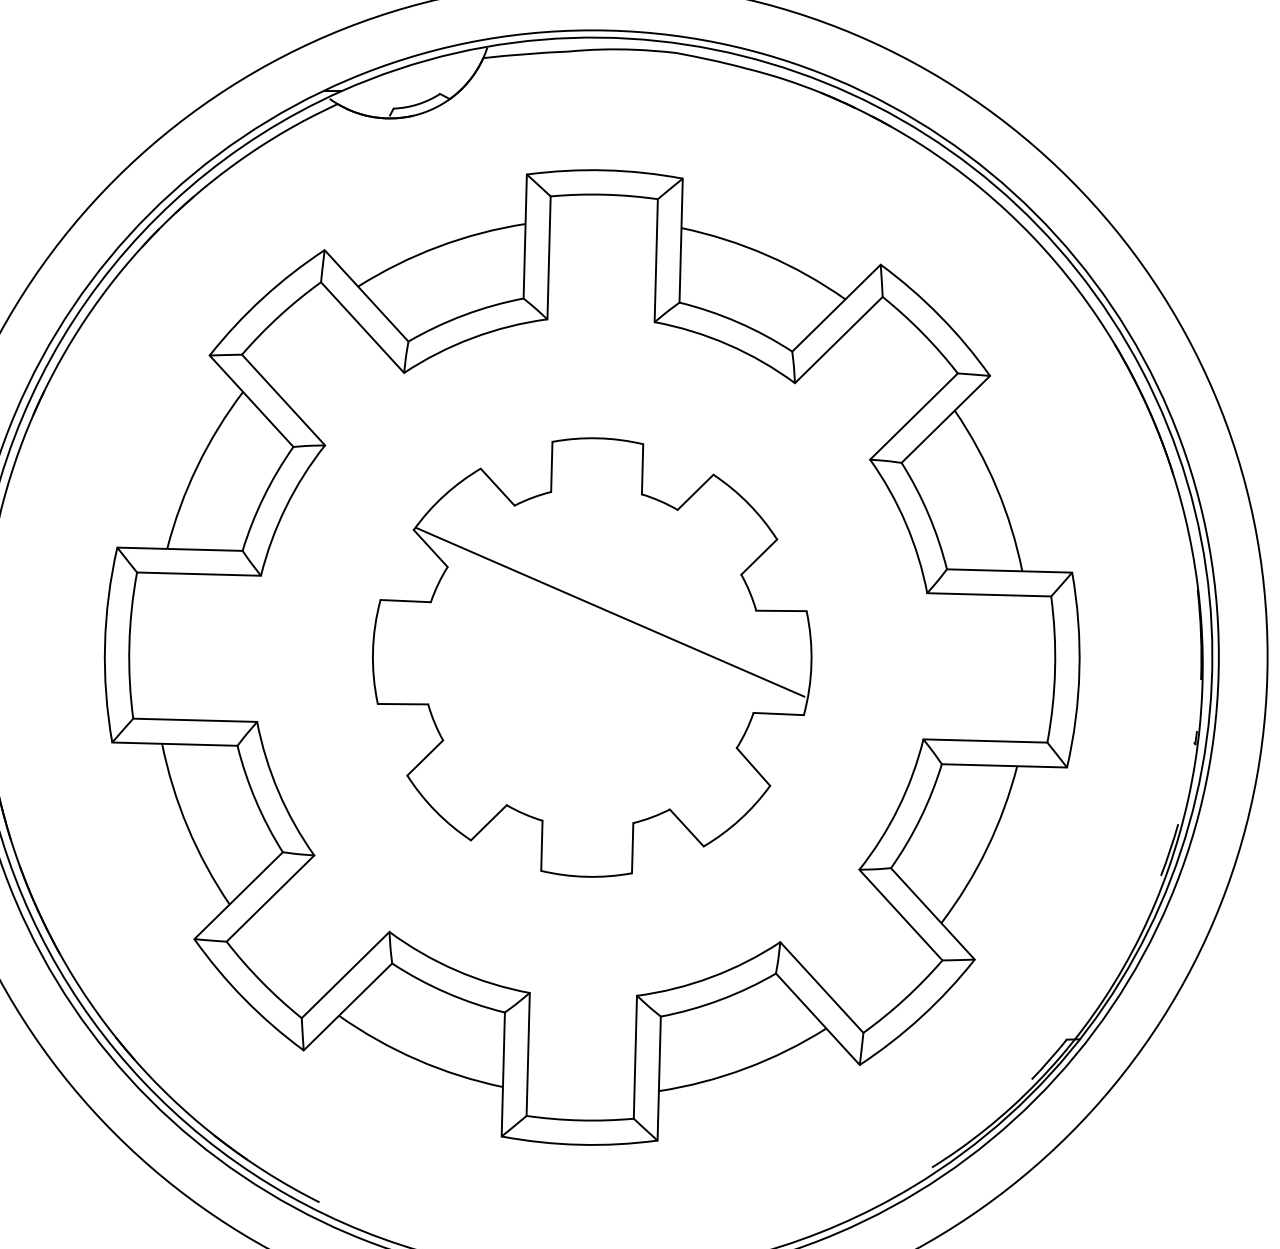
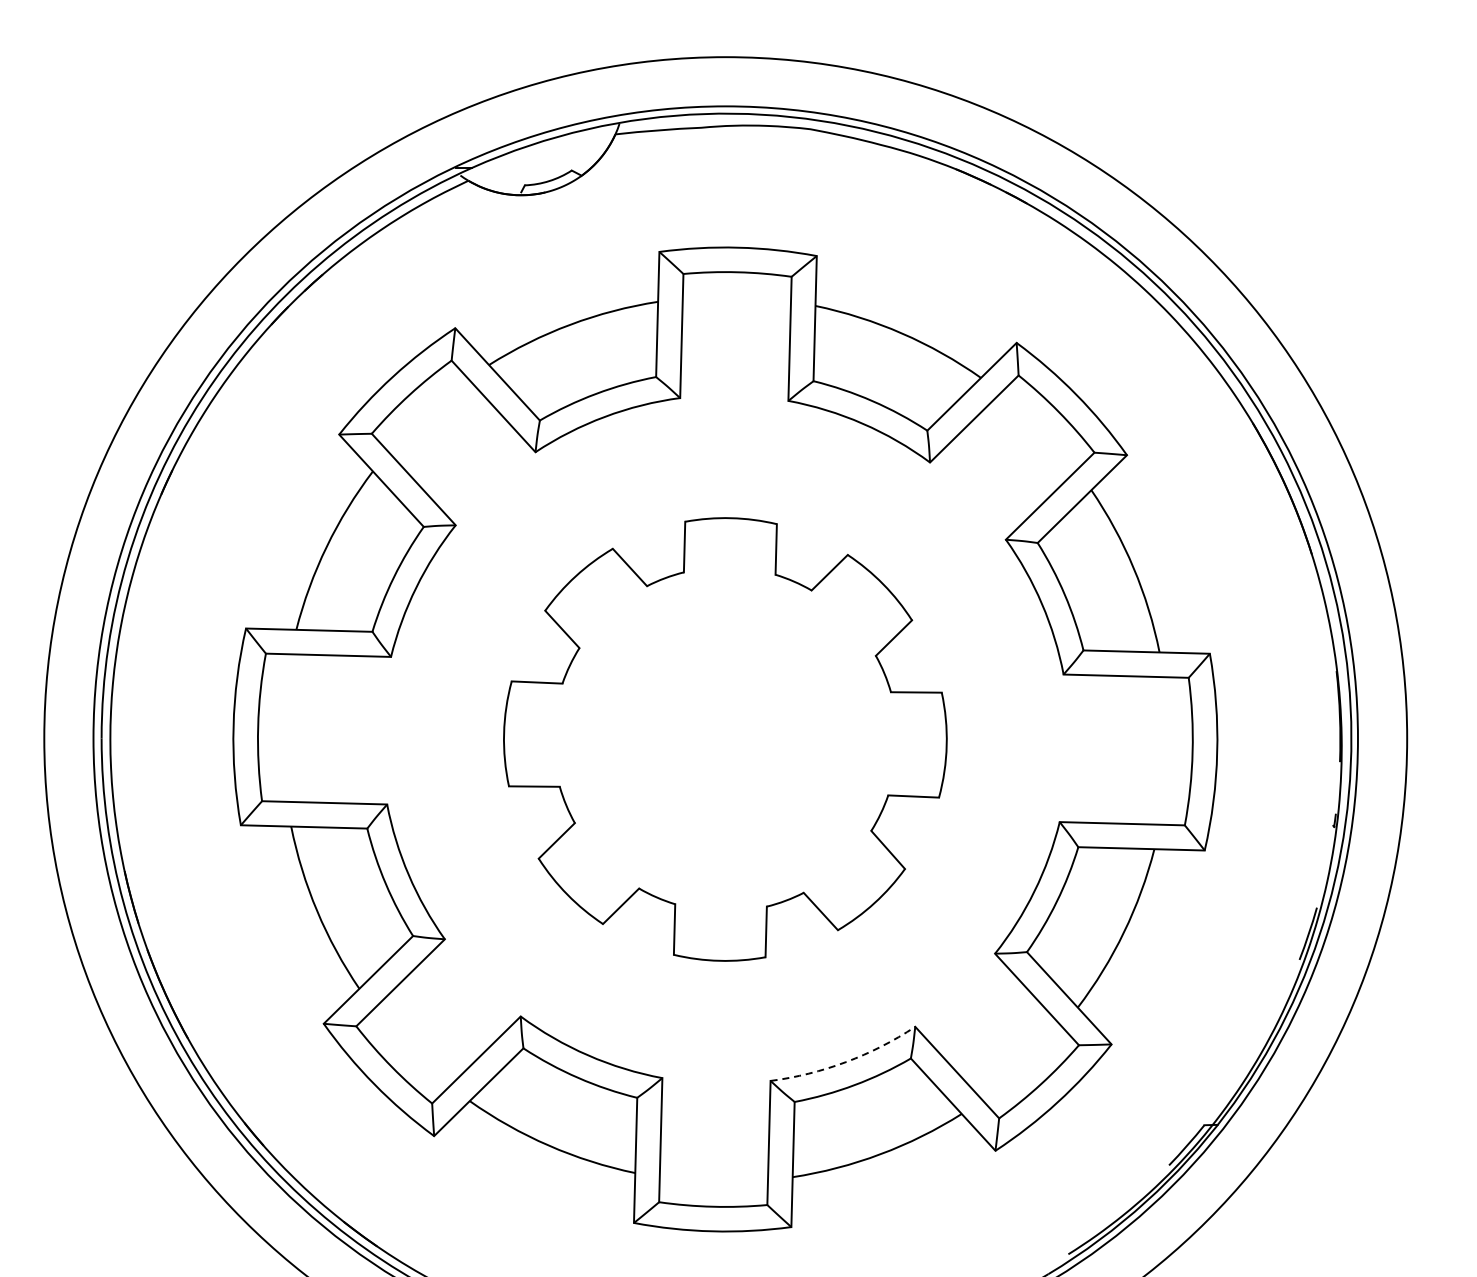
line: (610, 611) -> (743, 693), removed
arc: (712, 977) -> (846, 1062), solid -> dashed

